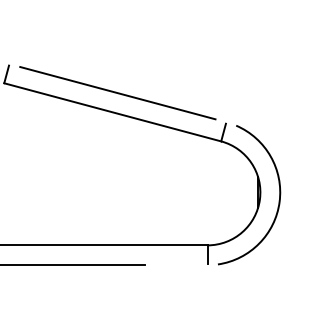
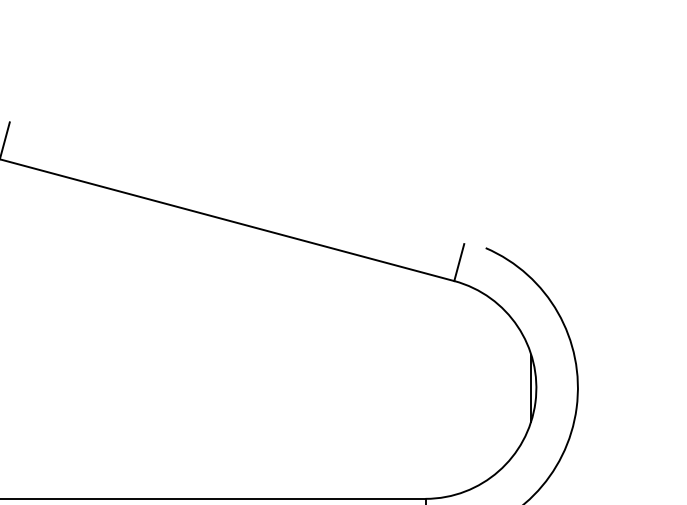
line: (117, 93) -> (237, 180), removed

